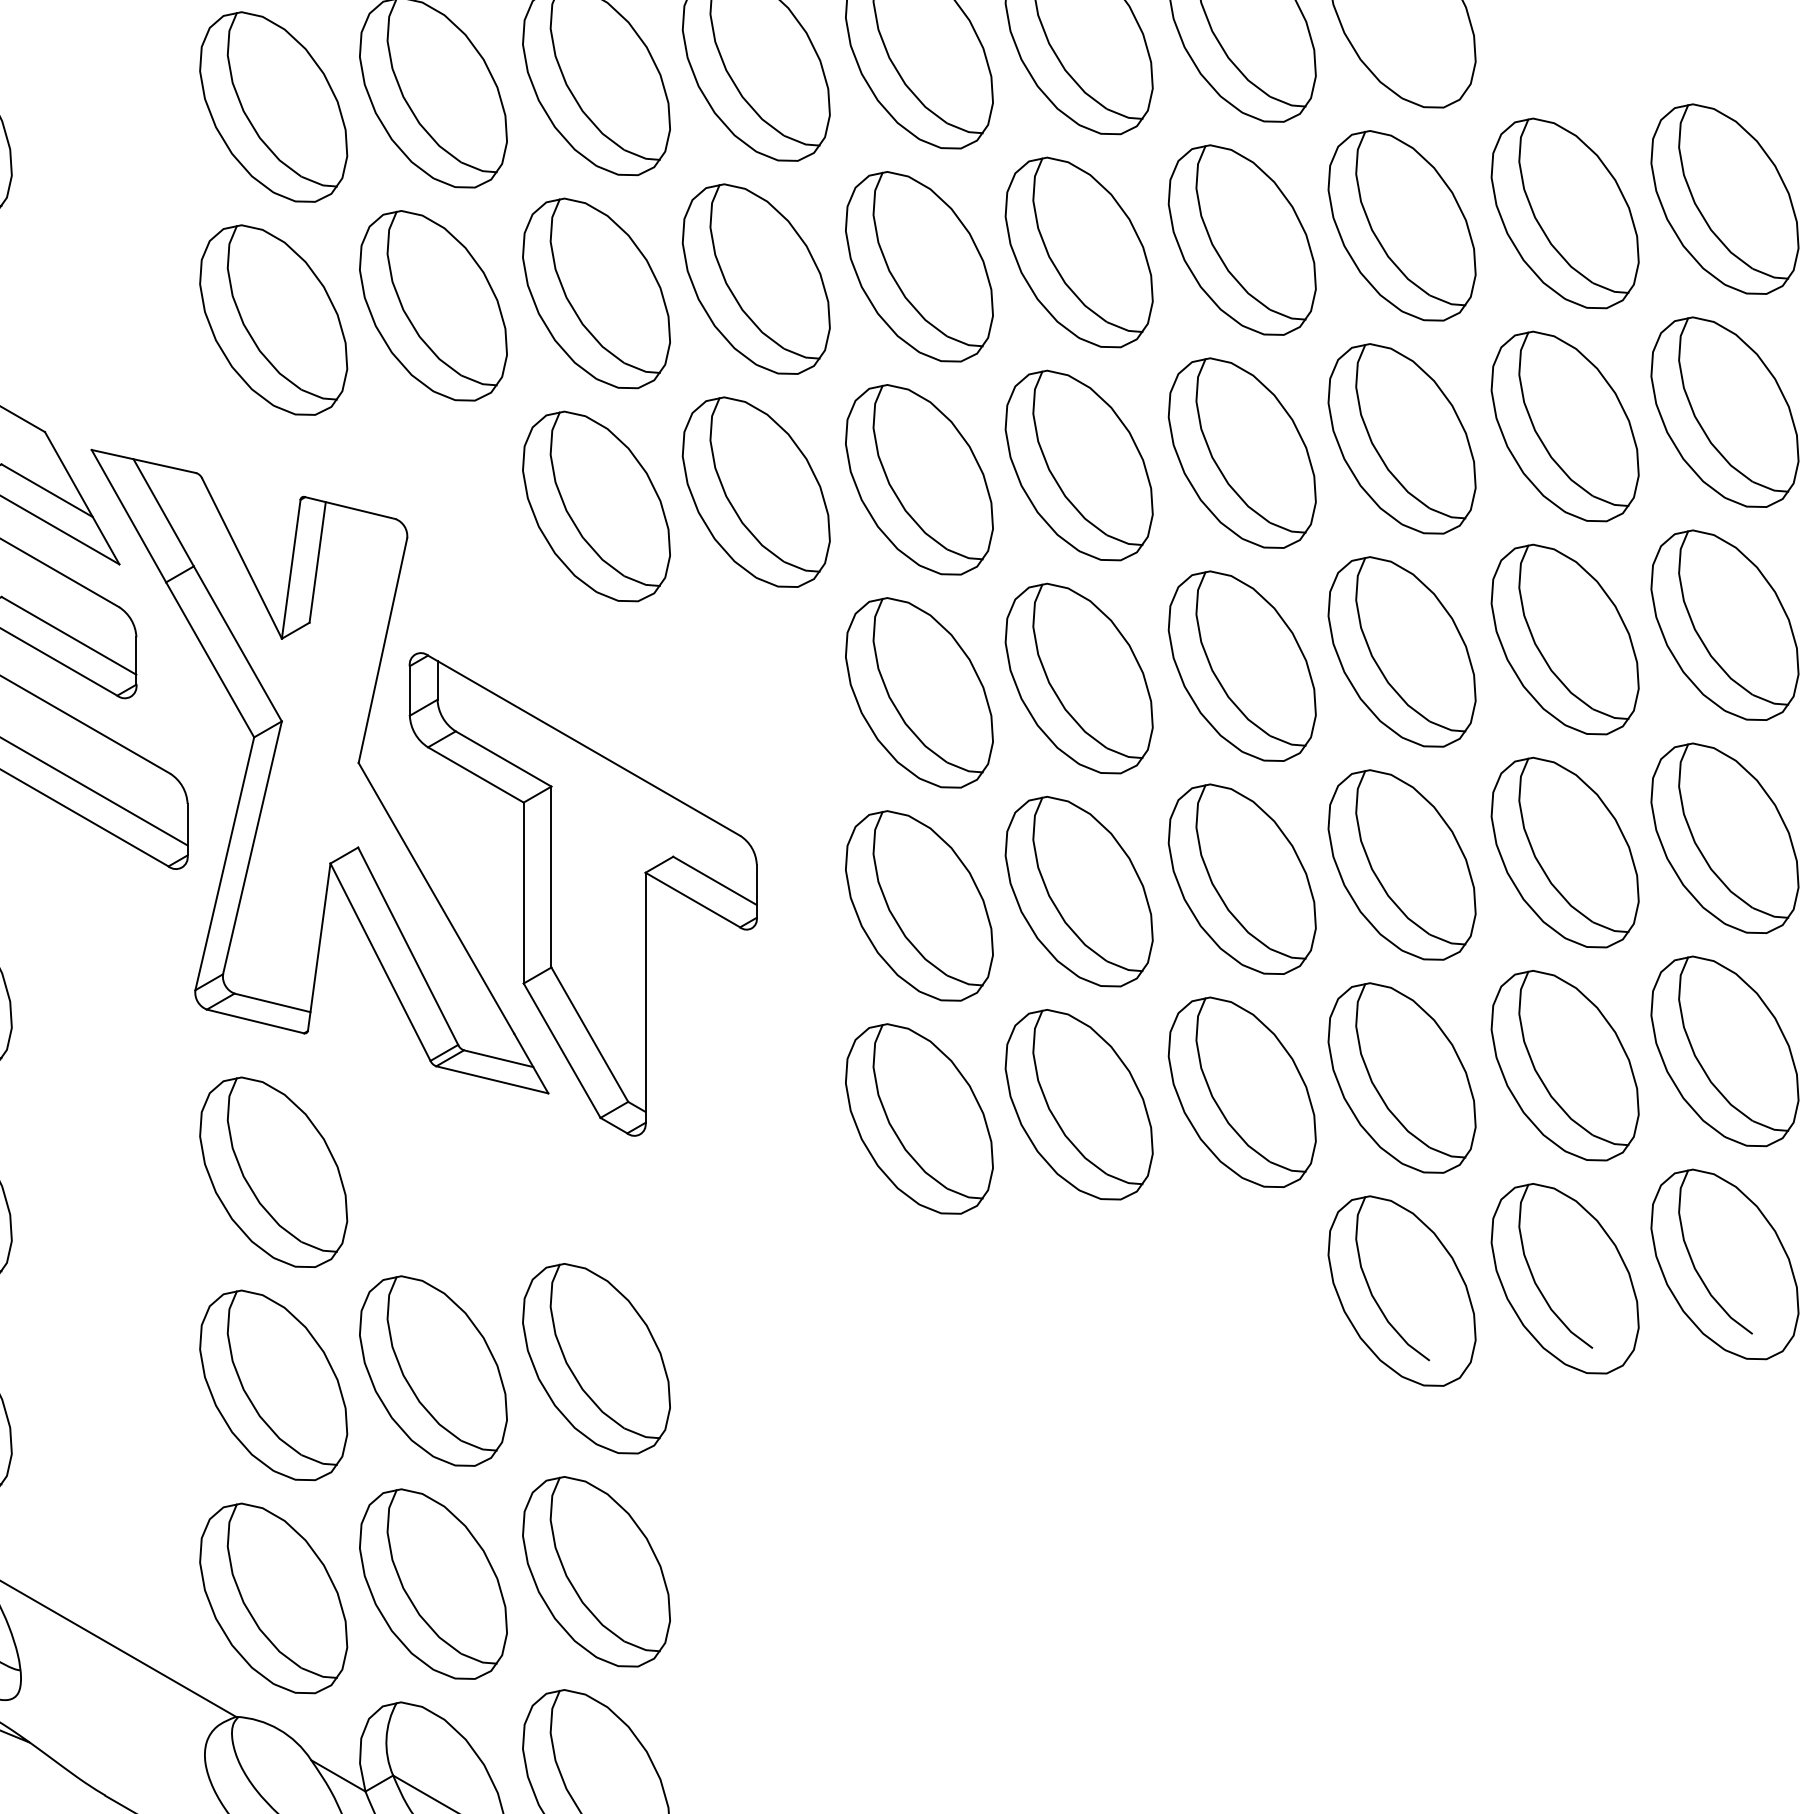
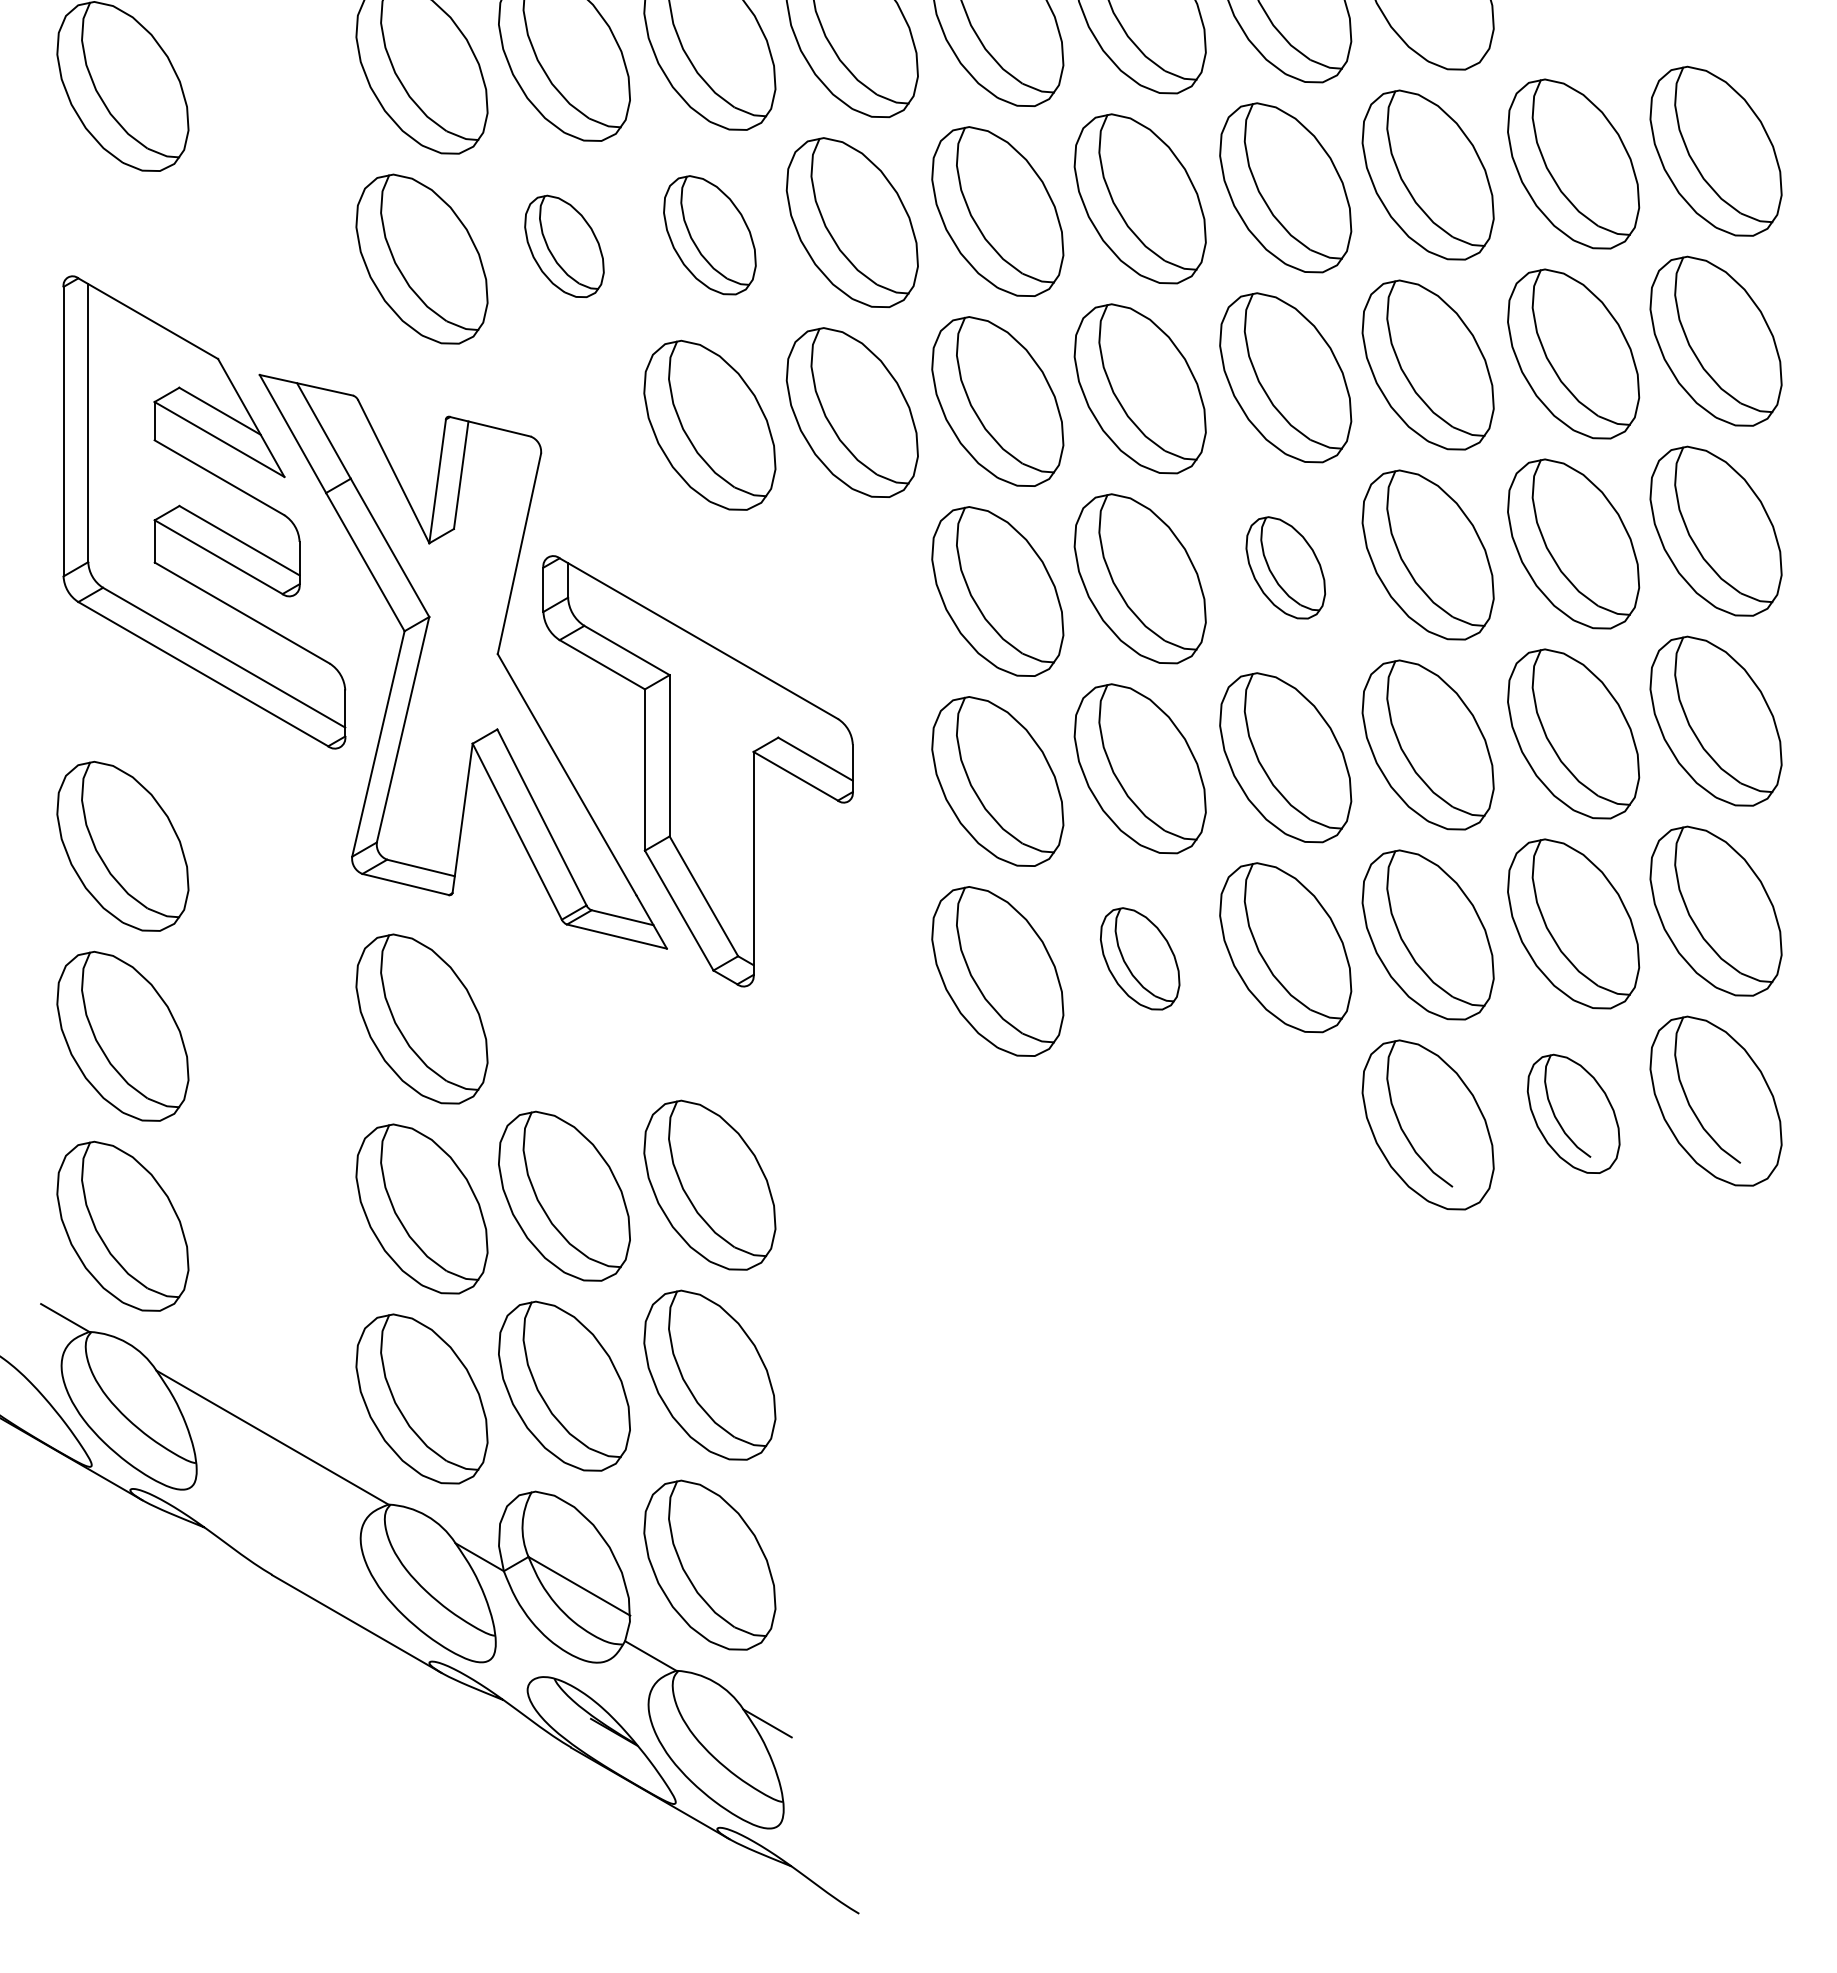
part: (596, 292) -> (709, 234), size x0.7
part: (433, 305) -> (564, 246), size x0.6
part: (1242, 665) -> (1285, 567), size x0.6
part: (1078, 1104) -> (1139, 958), size x0.6
part: (1565, 1278) -> (1573, 1113), size x0.7

